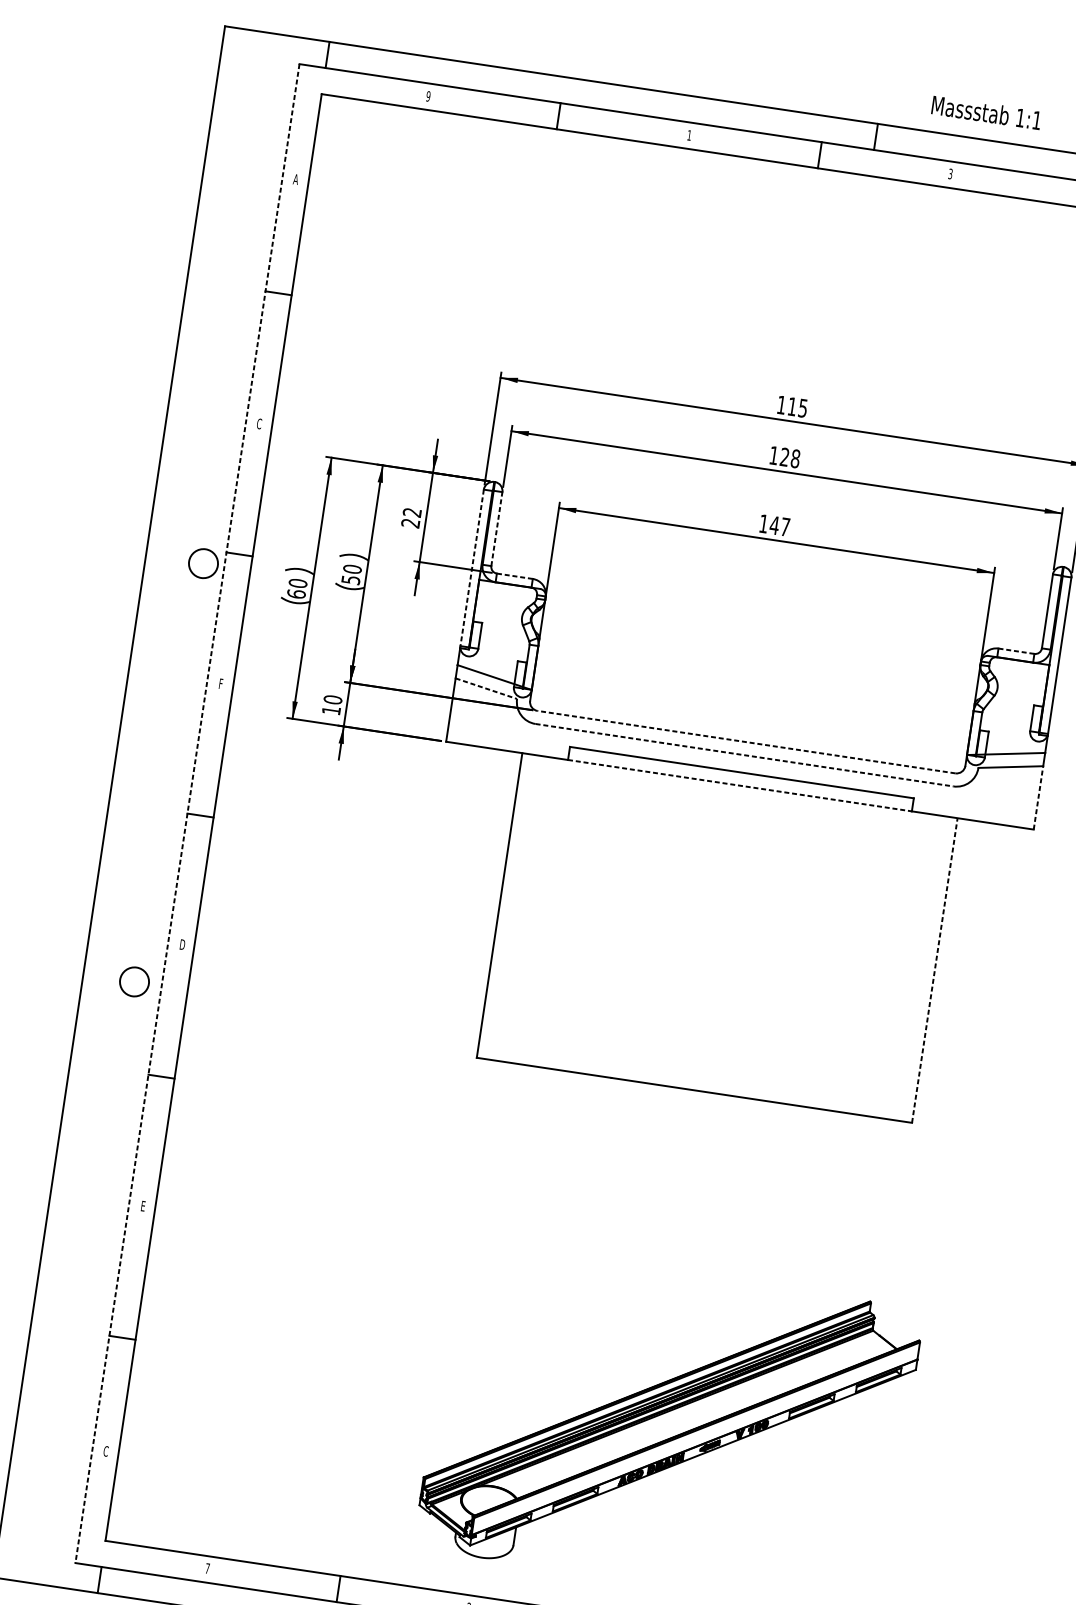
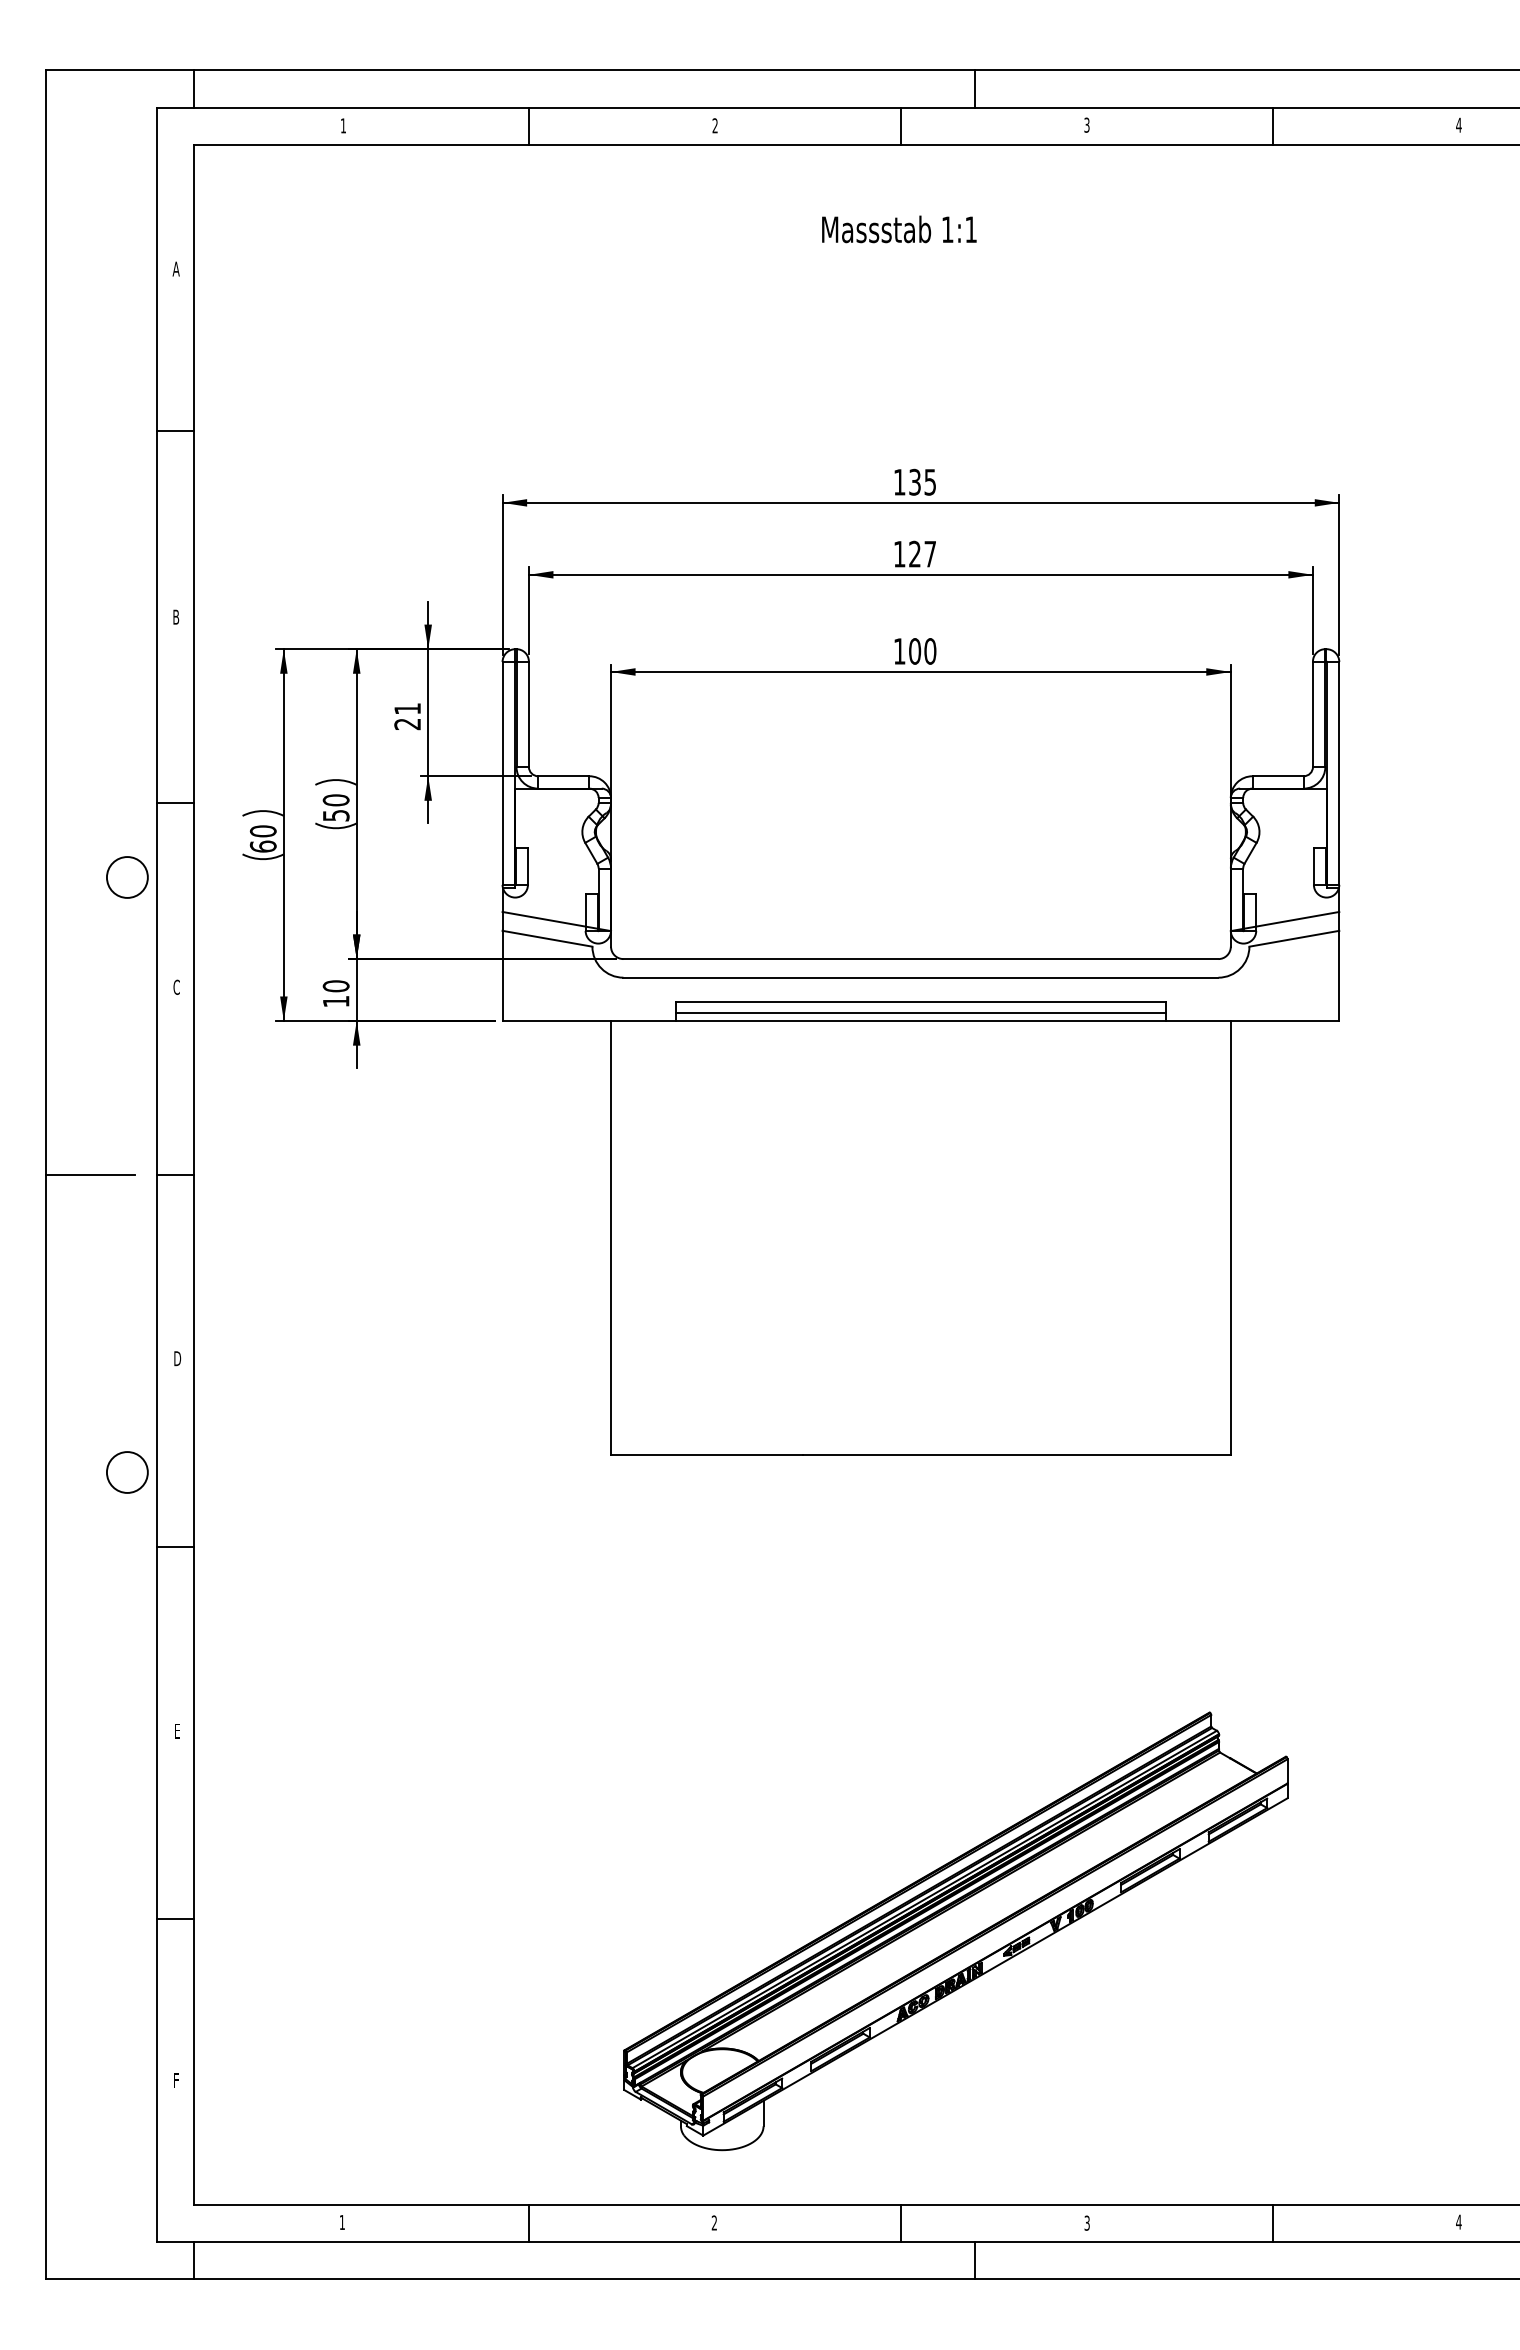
text: (428, 96) -> (343, 125), 9 -> 1
text: (986, 112) -> (899, 229), moved
text: (689, 135) -> (714, 125), 1 -> 2
text: (792, 406) -> (914, 481), 115 -> 135
text: (259, 423) -> (176, 616), C -> B
text: (795, 458) -> (930, 553), 128 -> 127
text: (412, 512) -> (407, 708), 22 -> 21
text: (779, 526) -> (922, 651), 147 -> 100
line: (496, 529) -> (528, 714), dashed -> solid
circle: (203, 563) -> (127, 877), moved
line: (472, 567) -> (502, 773), dashed -> solid
line: (514, 576) -> (563, 776), dashed -> solid
line: (1016, 651) -> (1278, 776), dashed -> solid
text: (220, 683) -> (176, 986), F -> C
line: (486, 688) -> (547, 938), dashed -> solid
line: (746, 742) -> (920, 959), dashed -> solid
line: (744, 755) -> (920, 977), dashed -> solid
line: (740, 780) -> (920, 1013), added
line: (739, 785) -> (920, 1021), dashed -> solid
line: (1038, 797) -> (1339, 975), dashed -> solid
line: (139, 806) -> (89, 1175), added
line: (187, 814) -> (157, 1175), dashed -> solid
line: (934, 970) -> (1230, 1238), dashed -> solid
circle: (134, 981) -> (127, 1472), moved
text: (106, 1450) -> (176, 2079), C -> F
text: (207, 1568) -> (341, 2222), 7 -> 1

